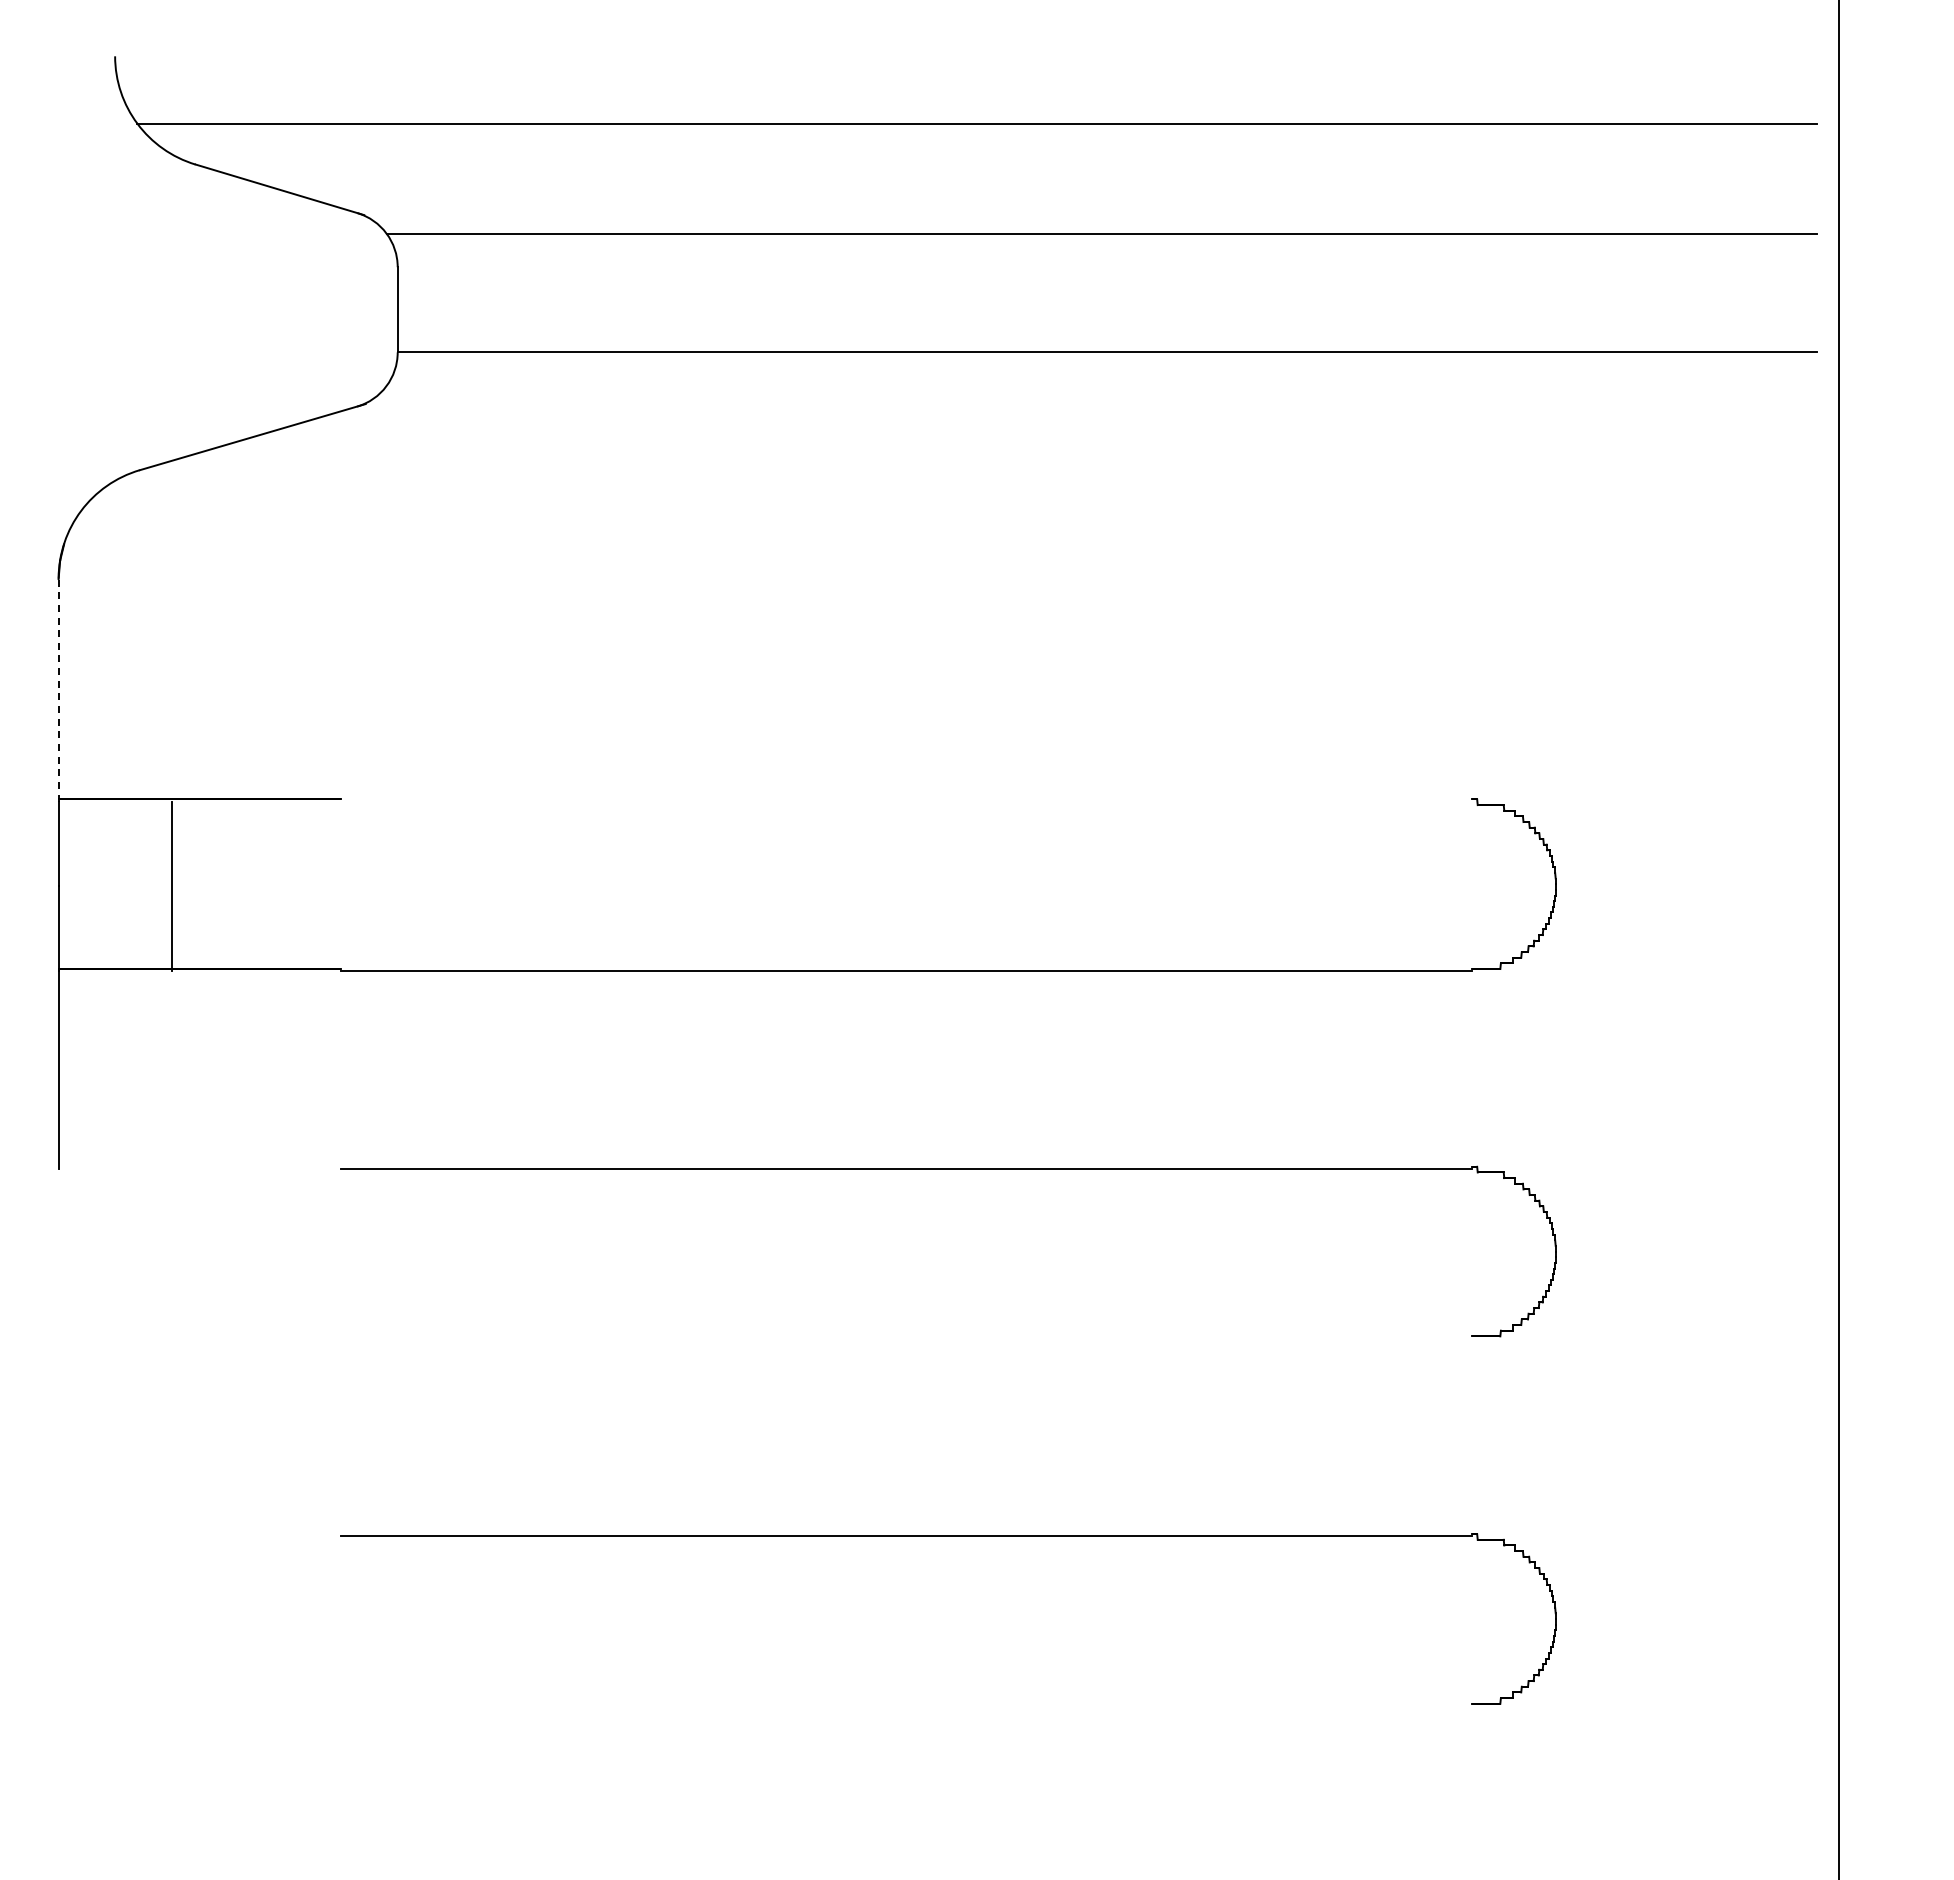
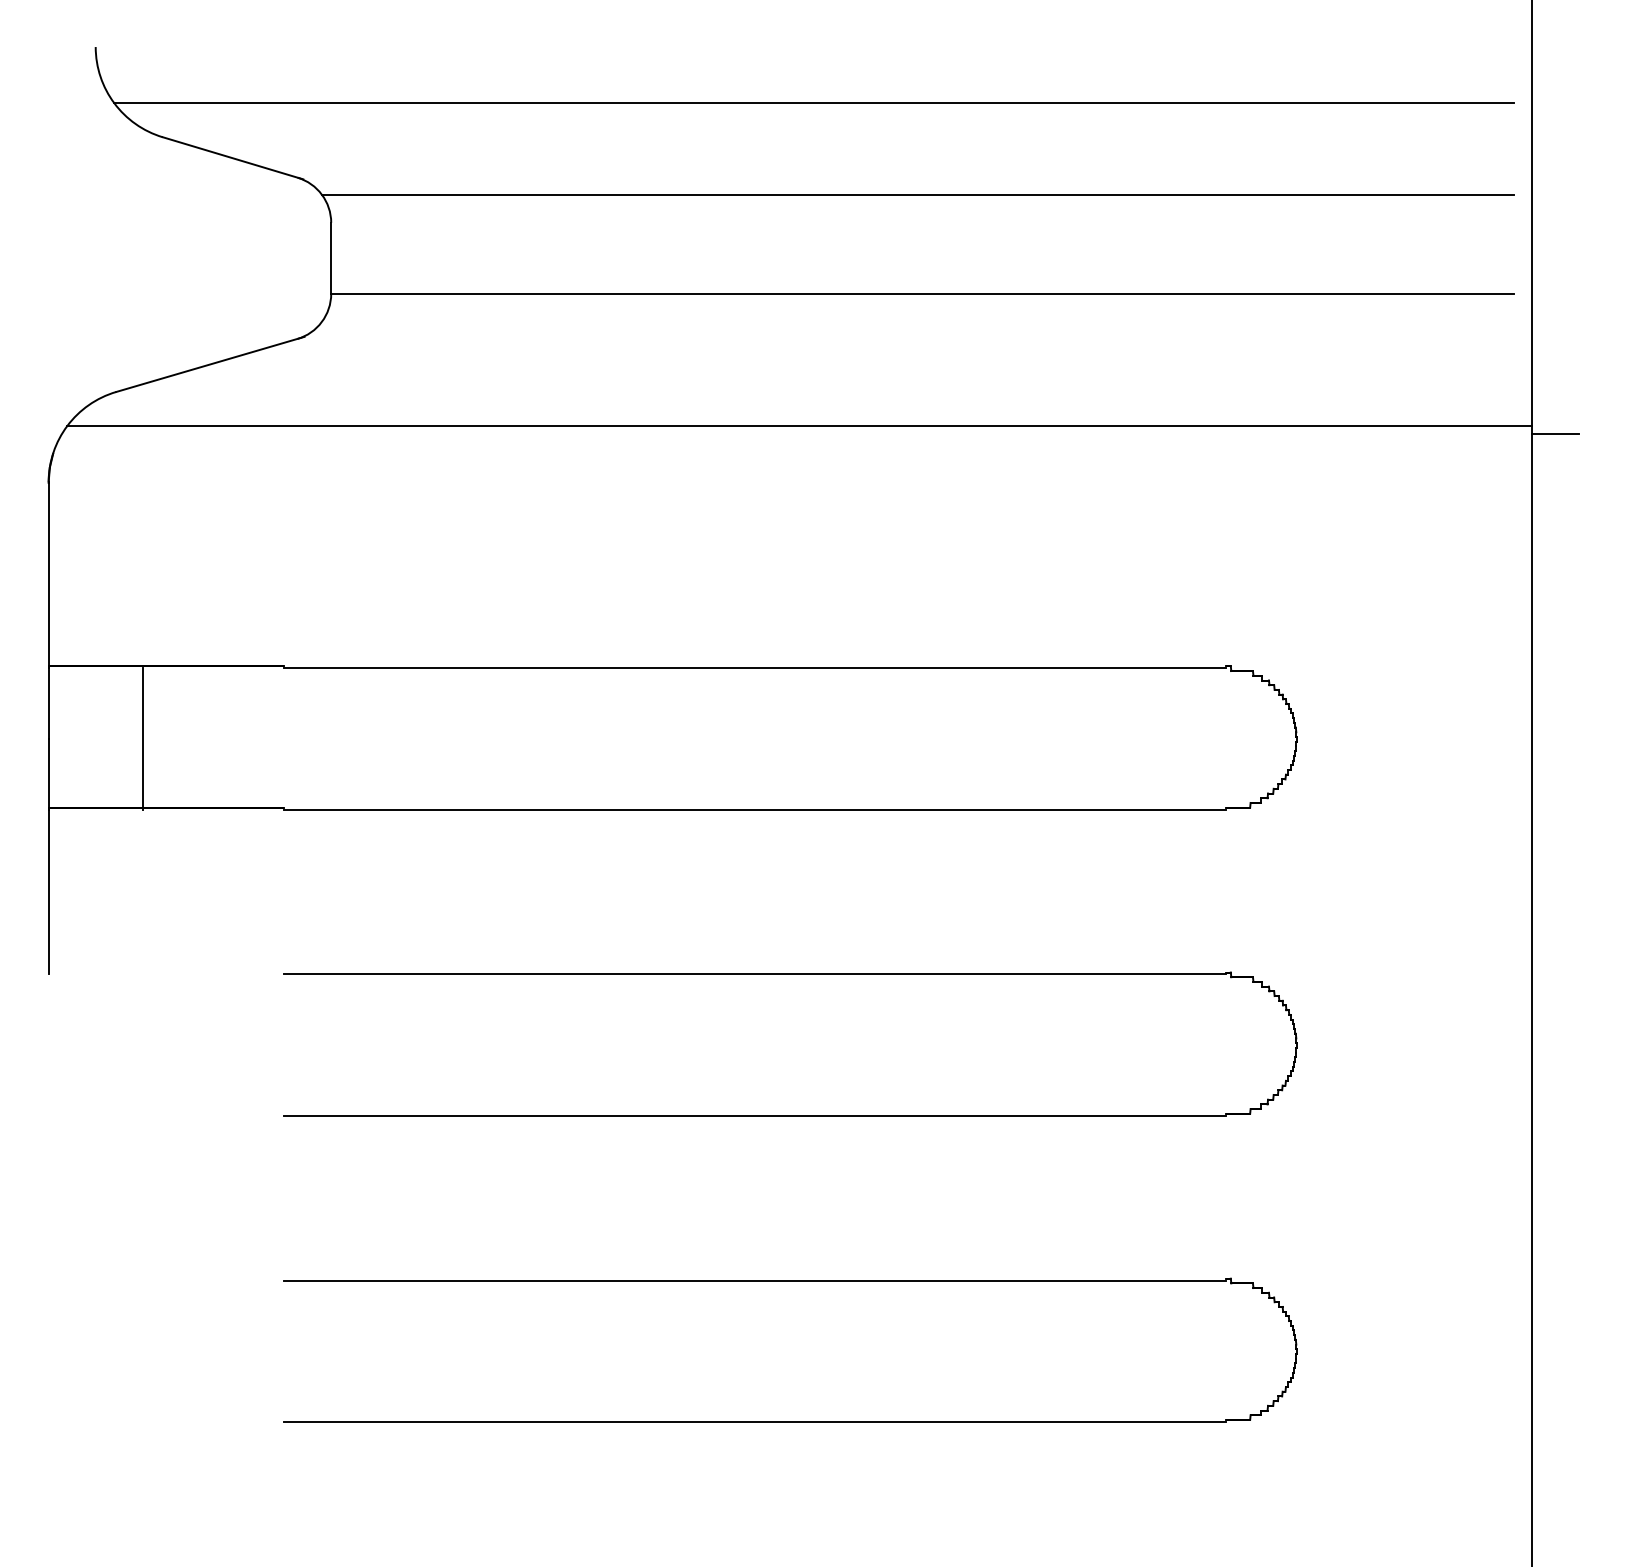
line: (959, 510) -> (799, 425), added
line: (1866, 520) -> (1555, 433), added
line: (58, 689) -> (48, 574), dashed -> solid
line: (906, 801) -> (755, 668), added
line: (906, 1338) -> (755, 1115), added
line: (906, 1705) -> (755, 1421), added

